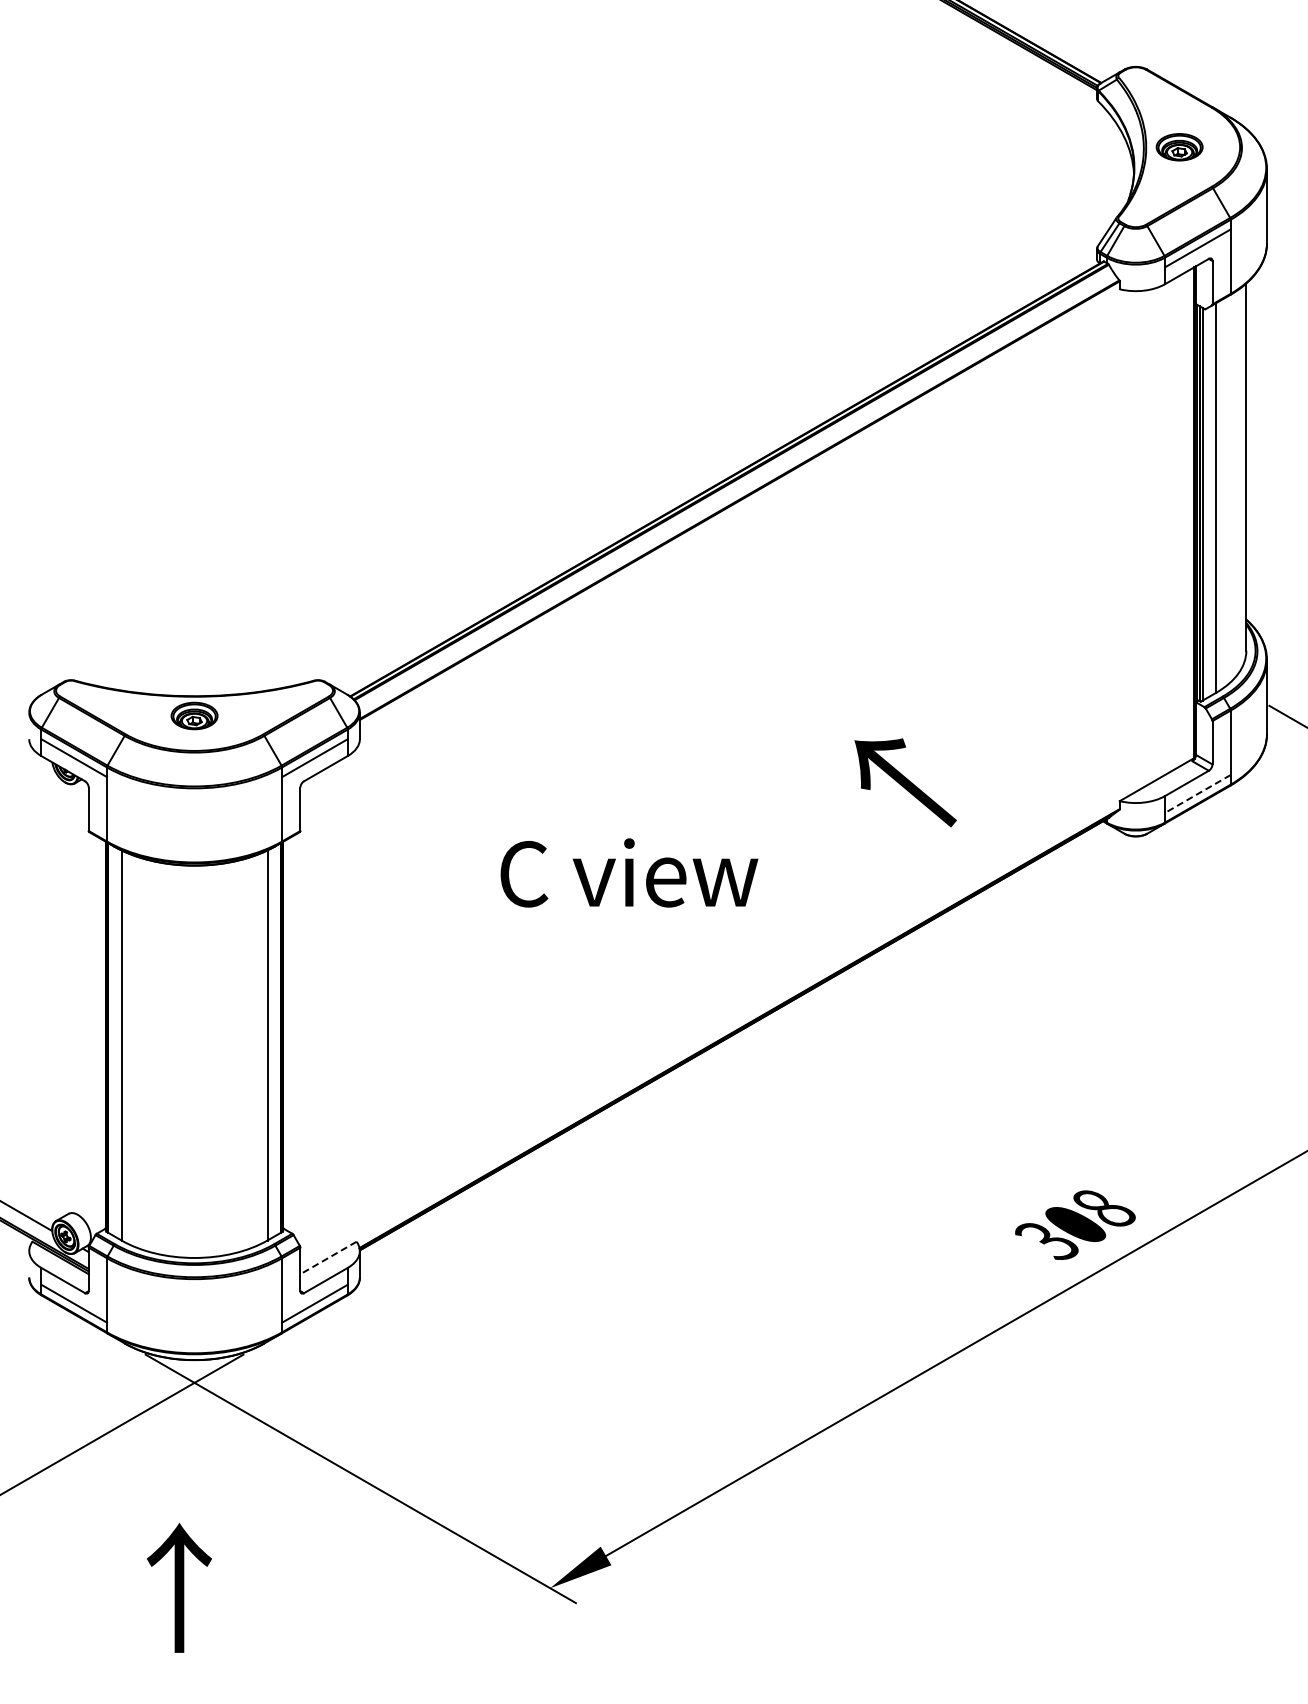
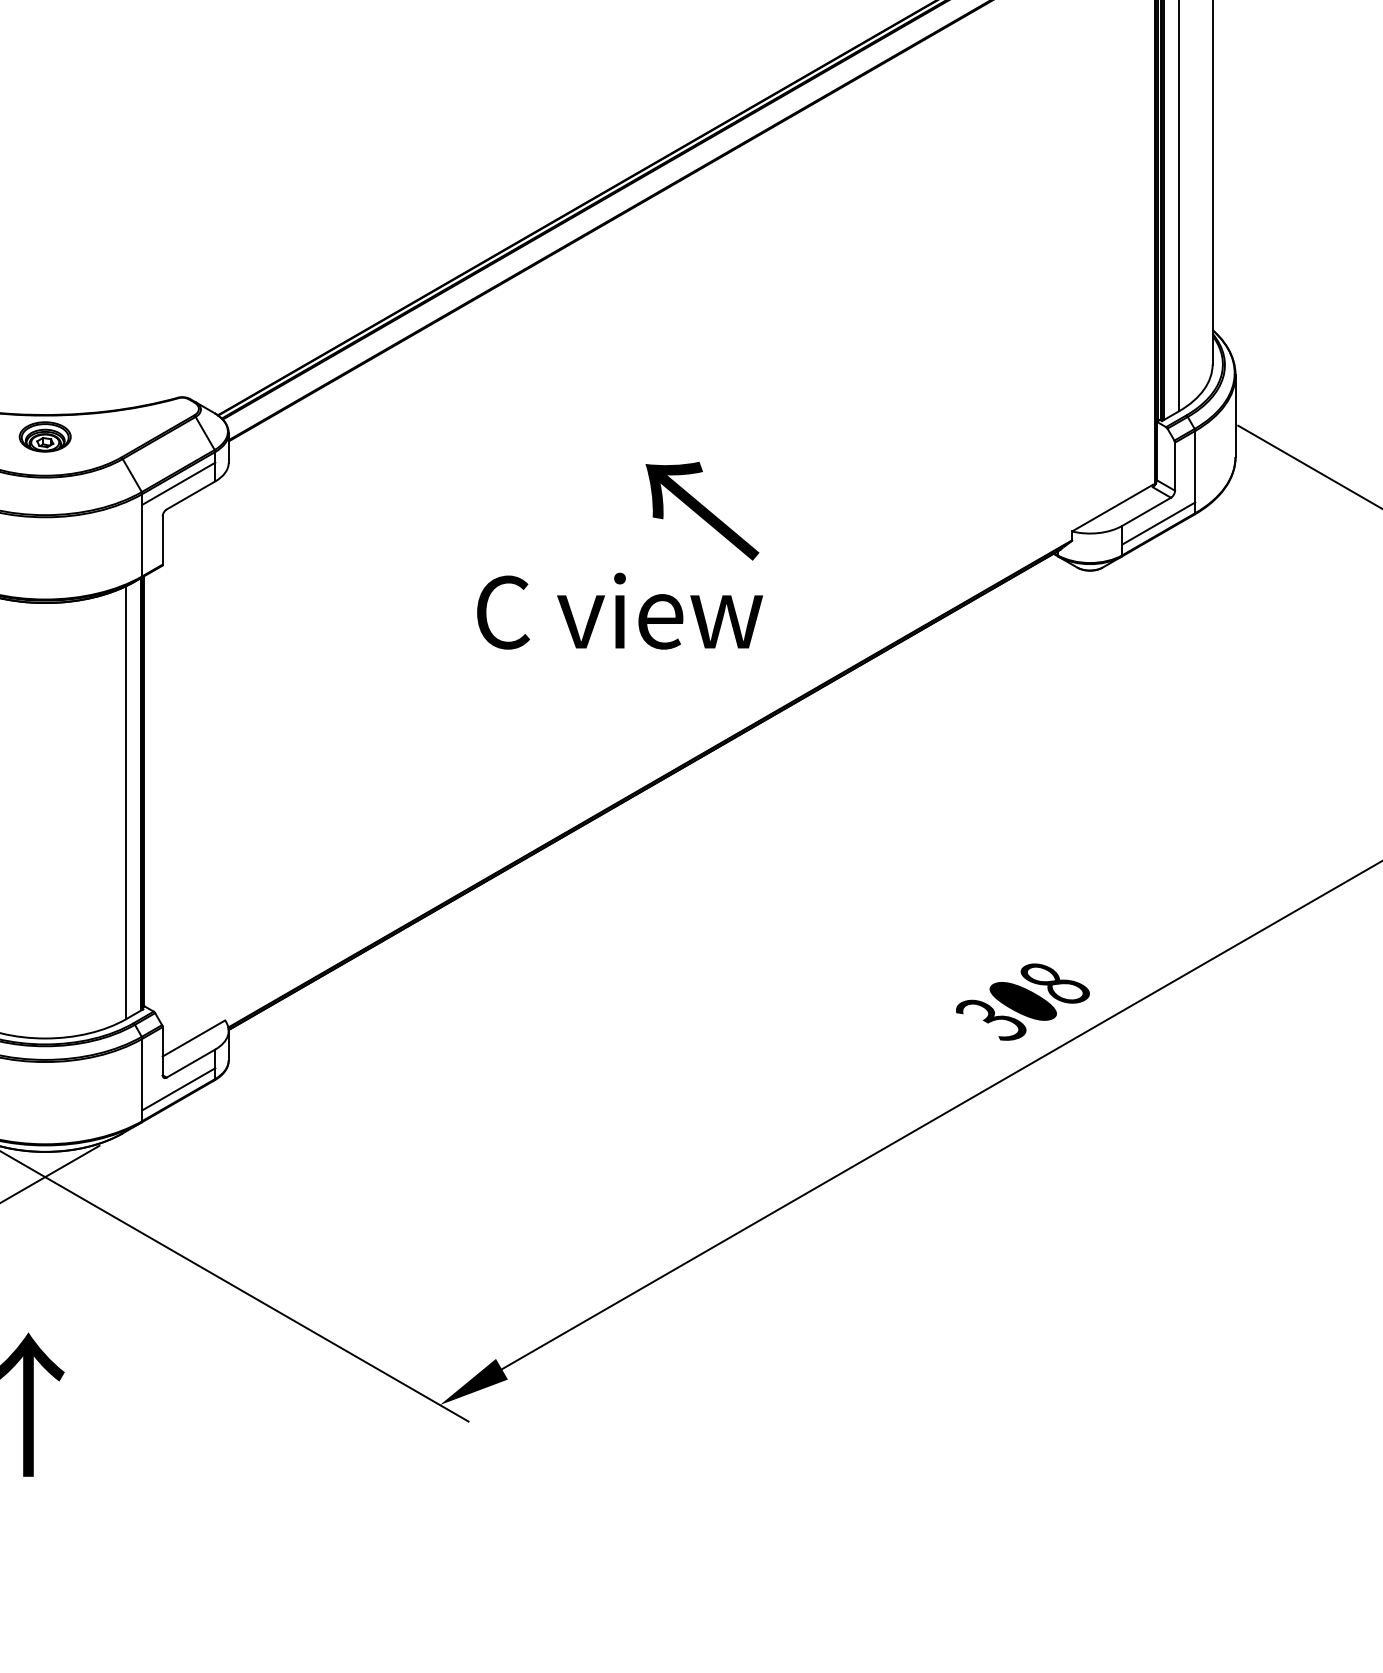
text: (905, 782) -> (702, 510), moved
line: (1197, 793) -> (1158, 522), dashed -> solid
text: (629, 872) -> (620, 610), moved
line: (328, 1258) -> (193, 1039), dashed -> solid

